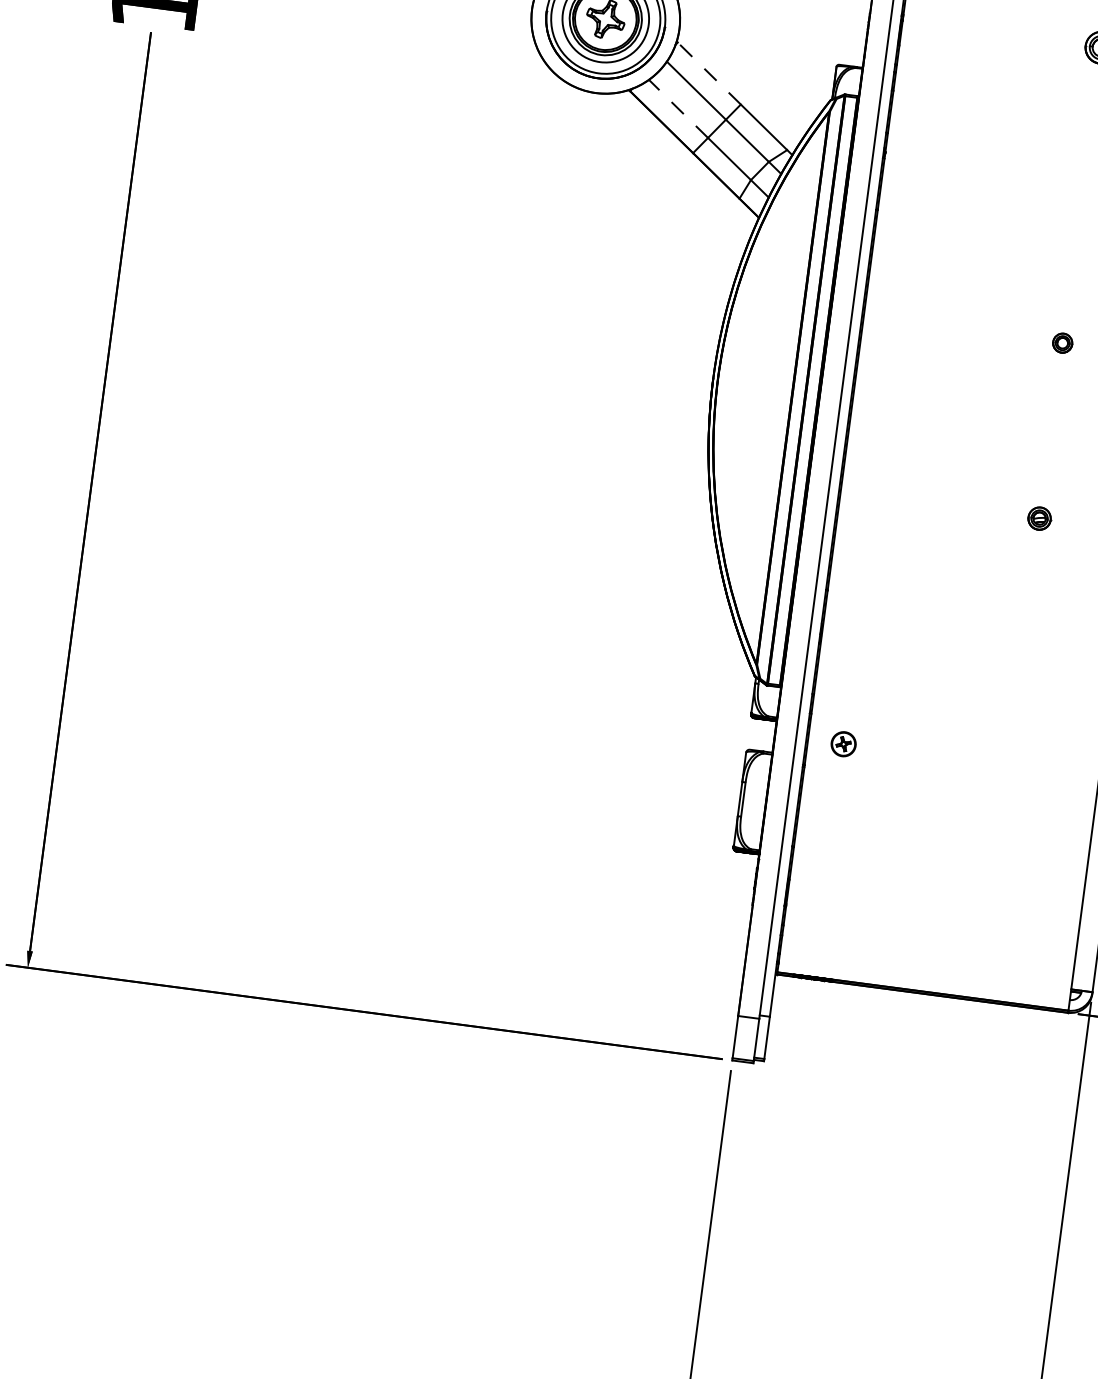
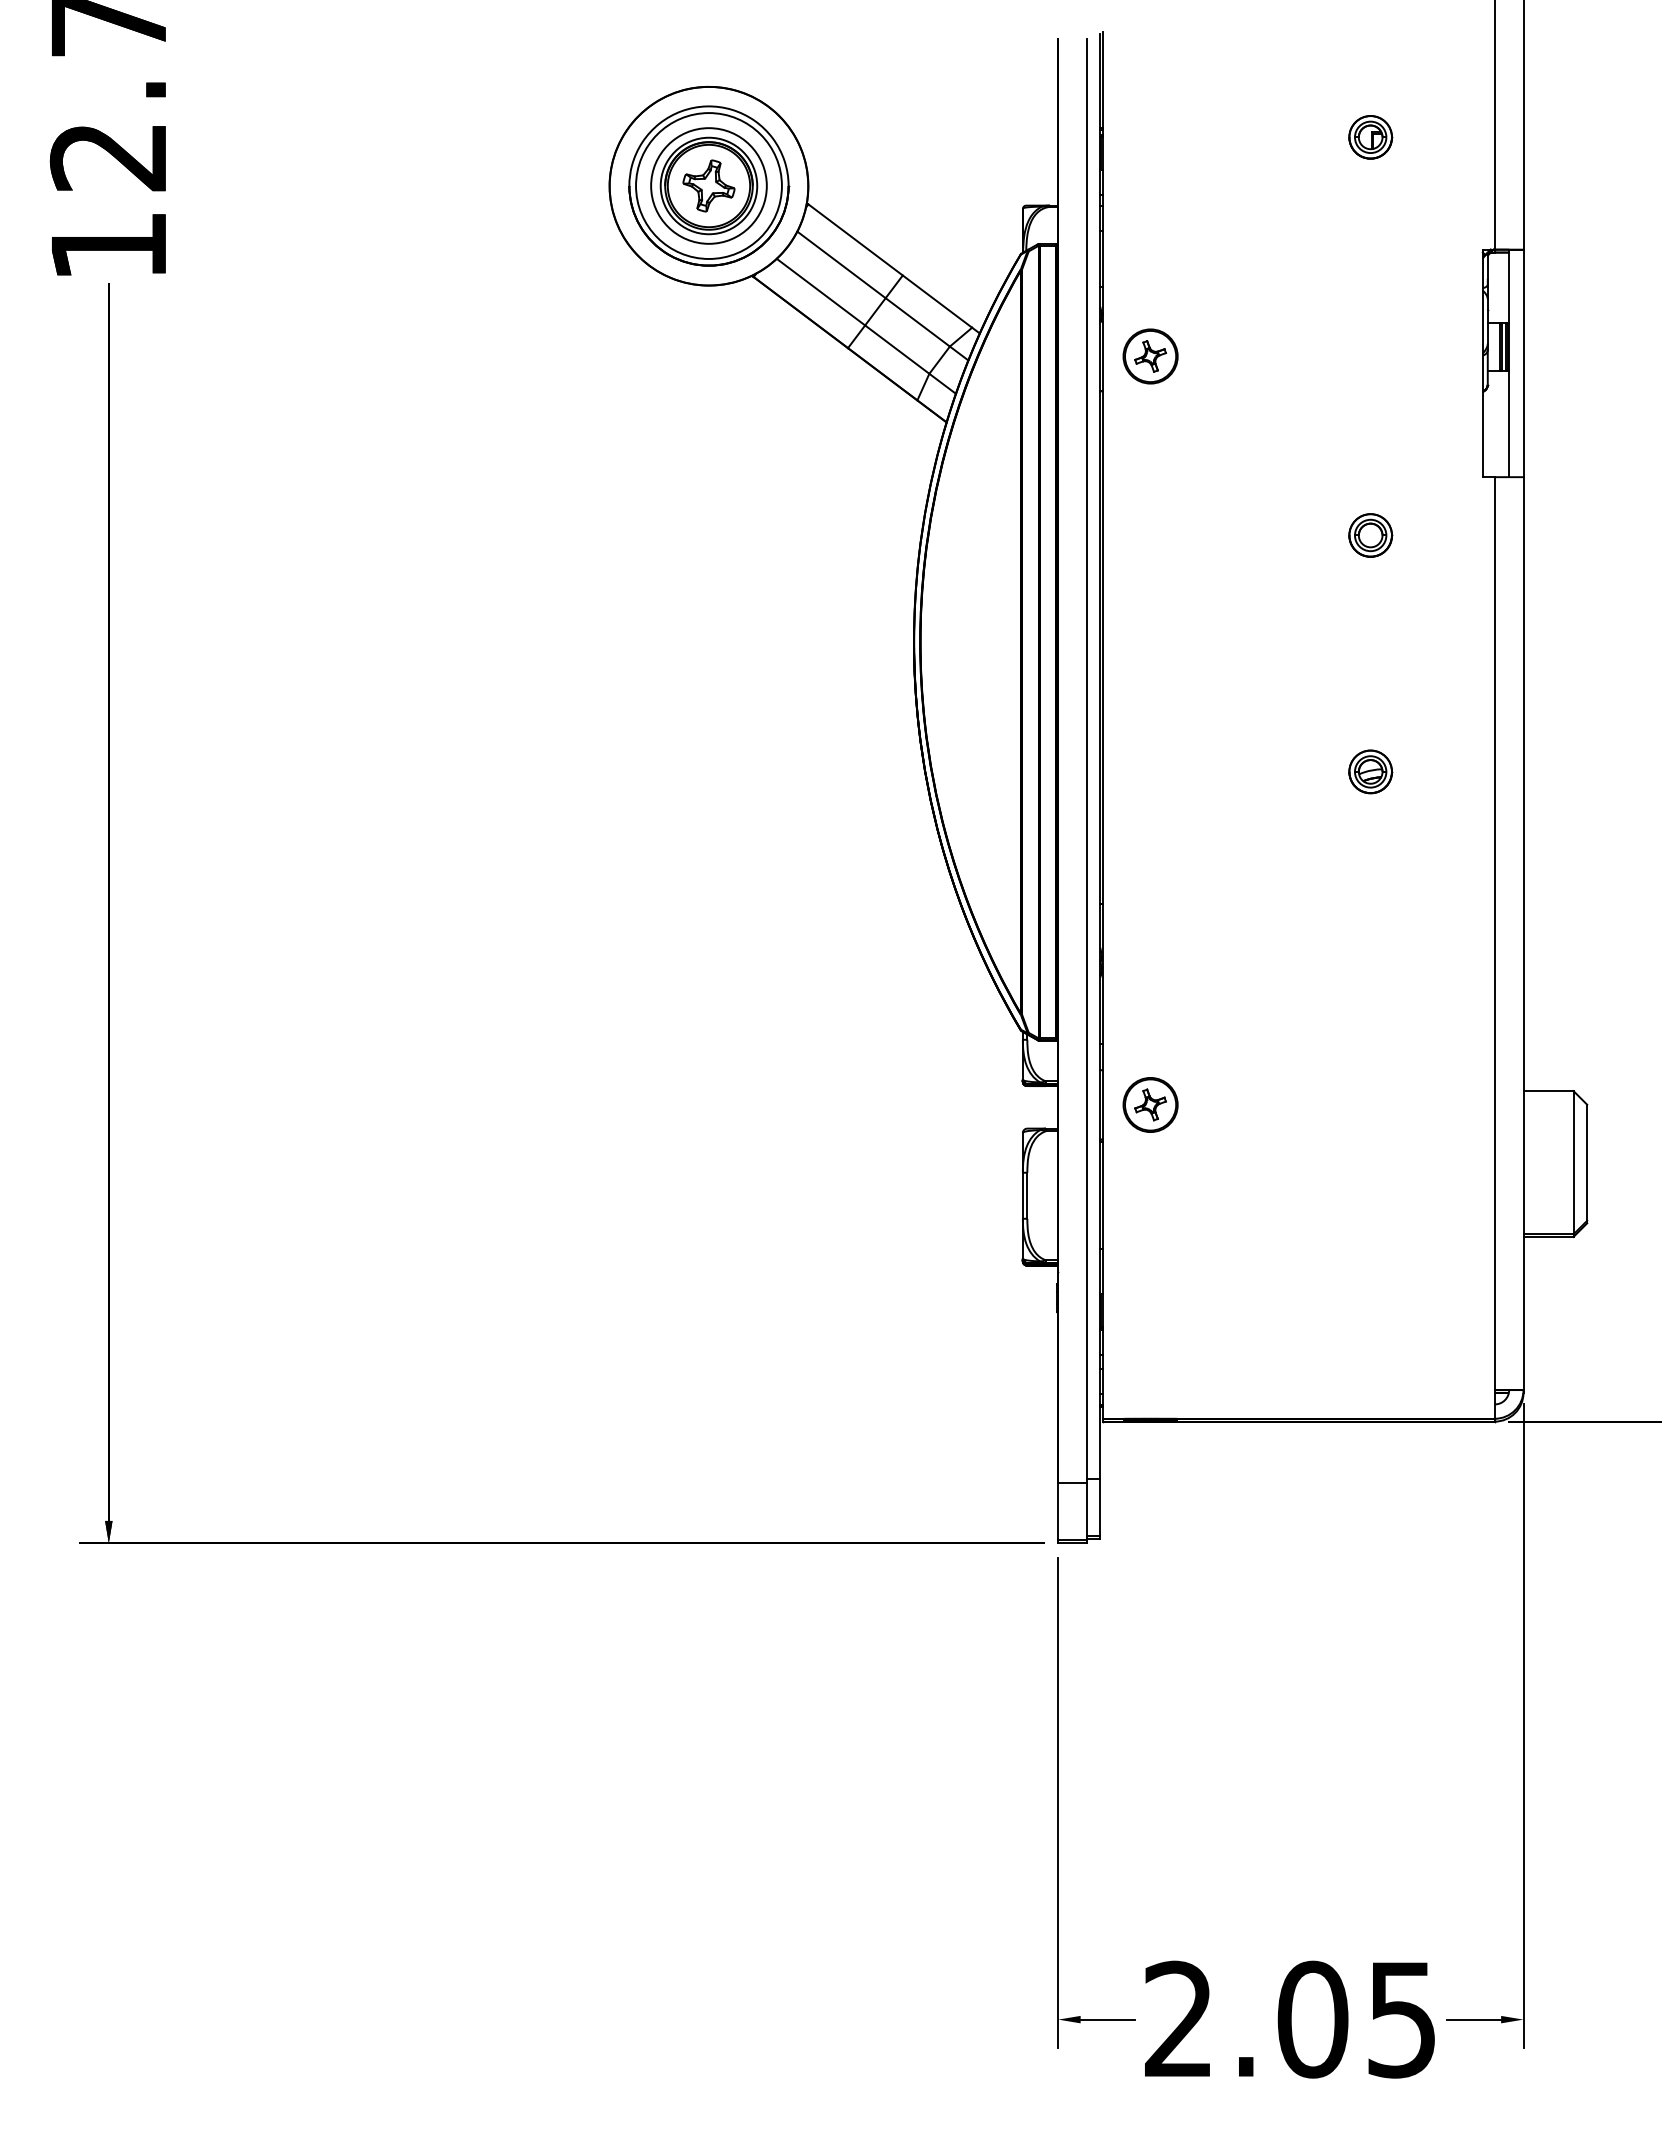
line: (709, 73) -> (855, 239), dashed -> solid
line: (678, 108) -> (820, 291), dashed -> solid
part: (916, 188) -> (1150, 356), added
part: (1062, 343) -> (1370, 535), size x1.67
part: (1039, 518) -> (1370, 771), size x1.43
part: (843, 743) -> (1150, 1104), size x1.67

